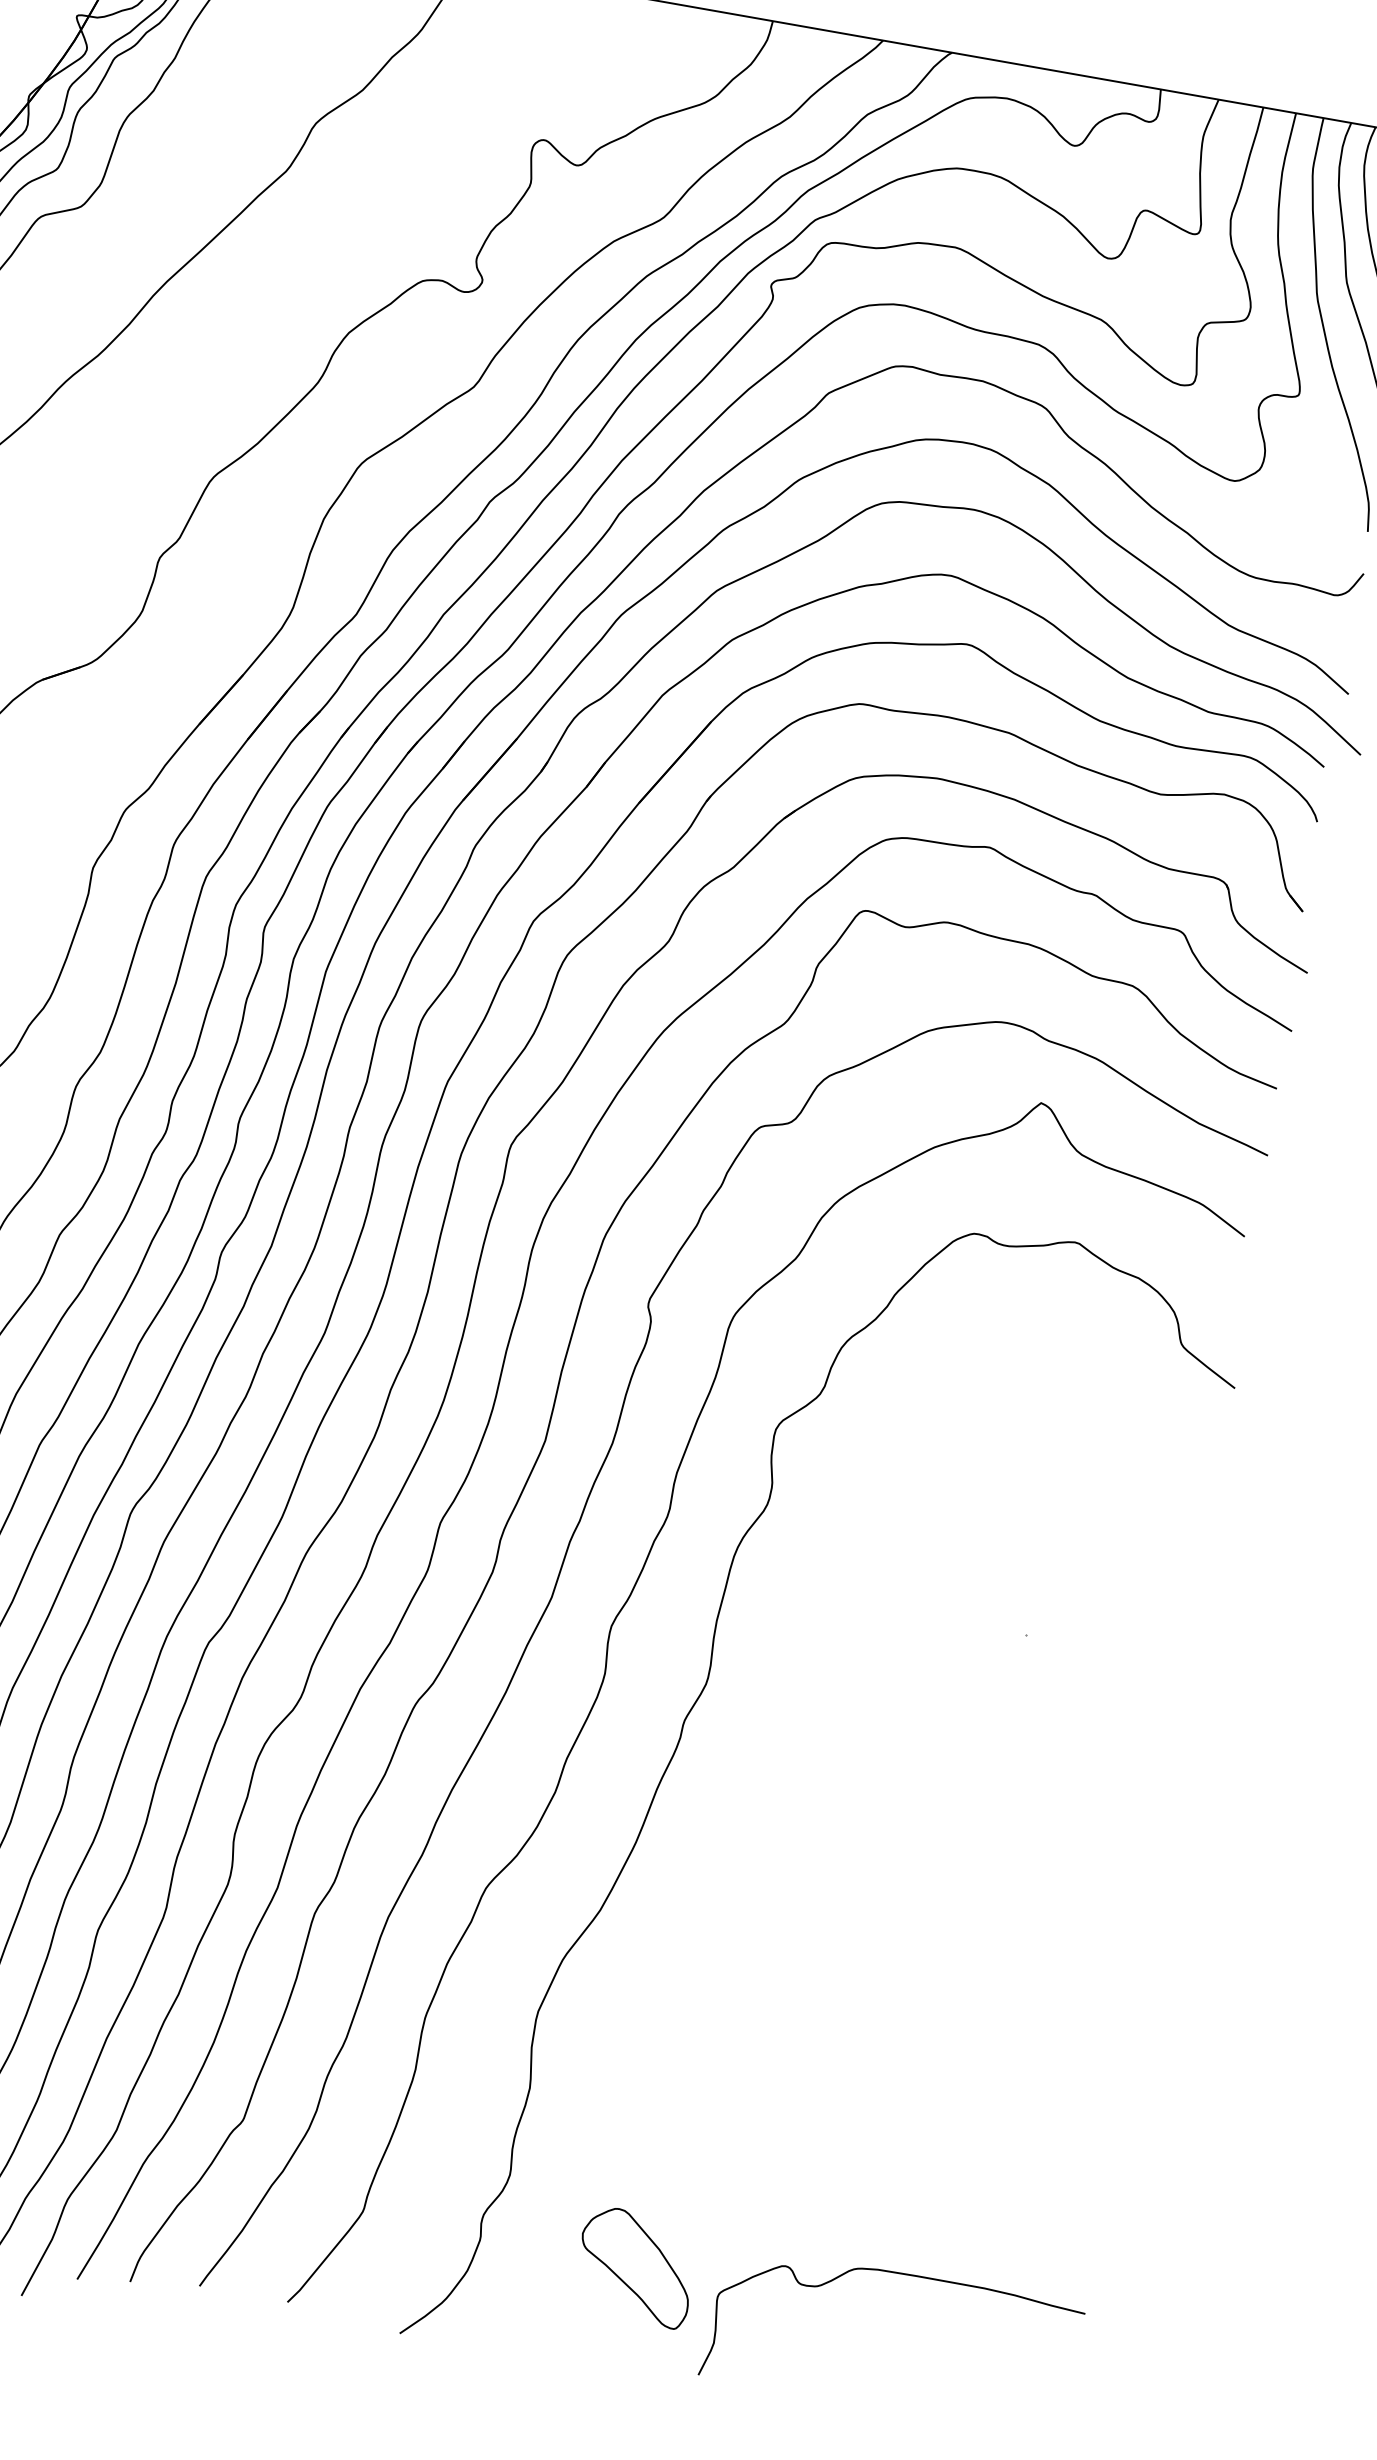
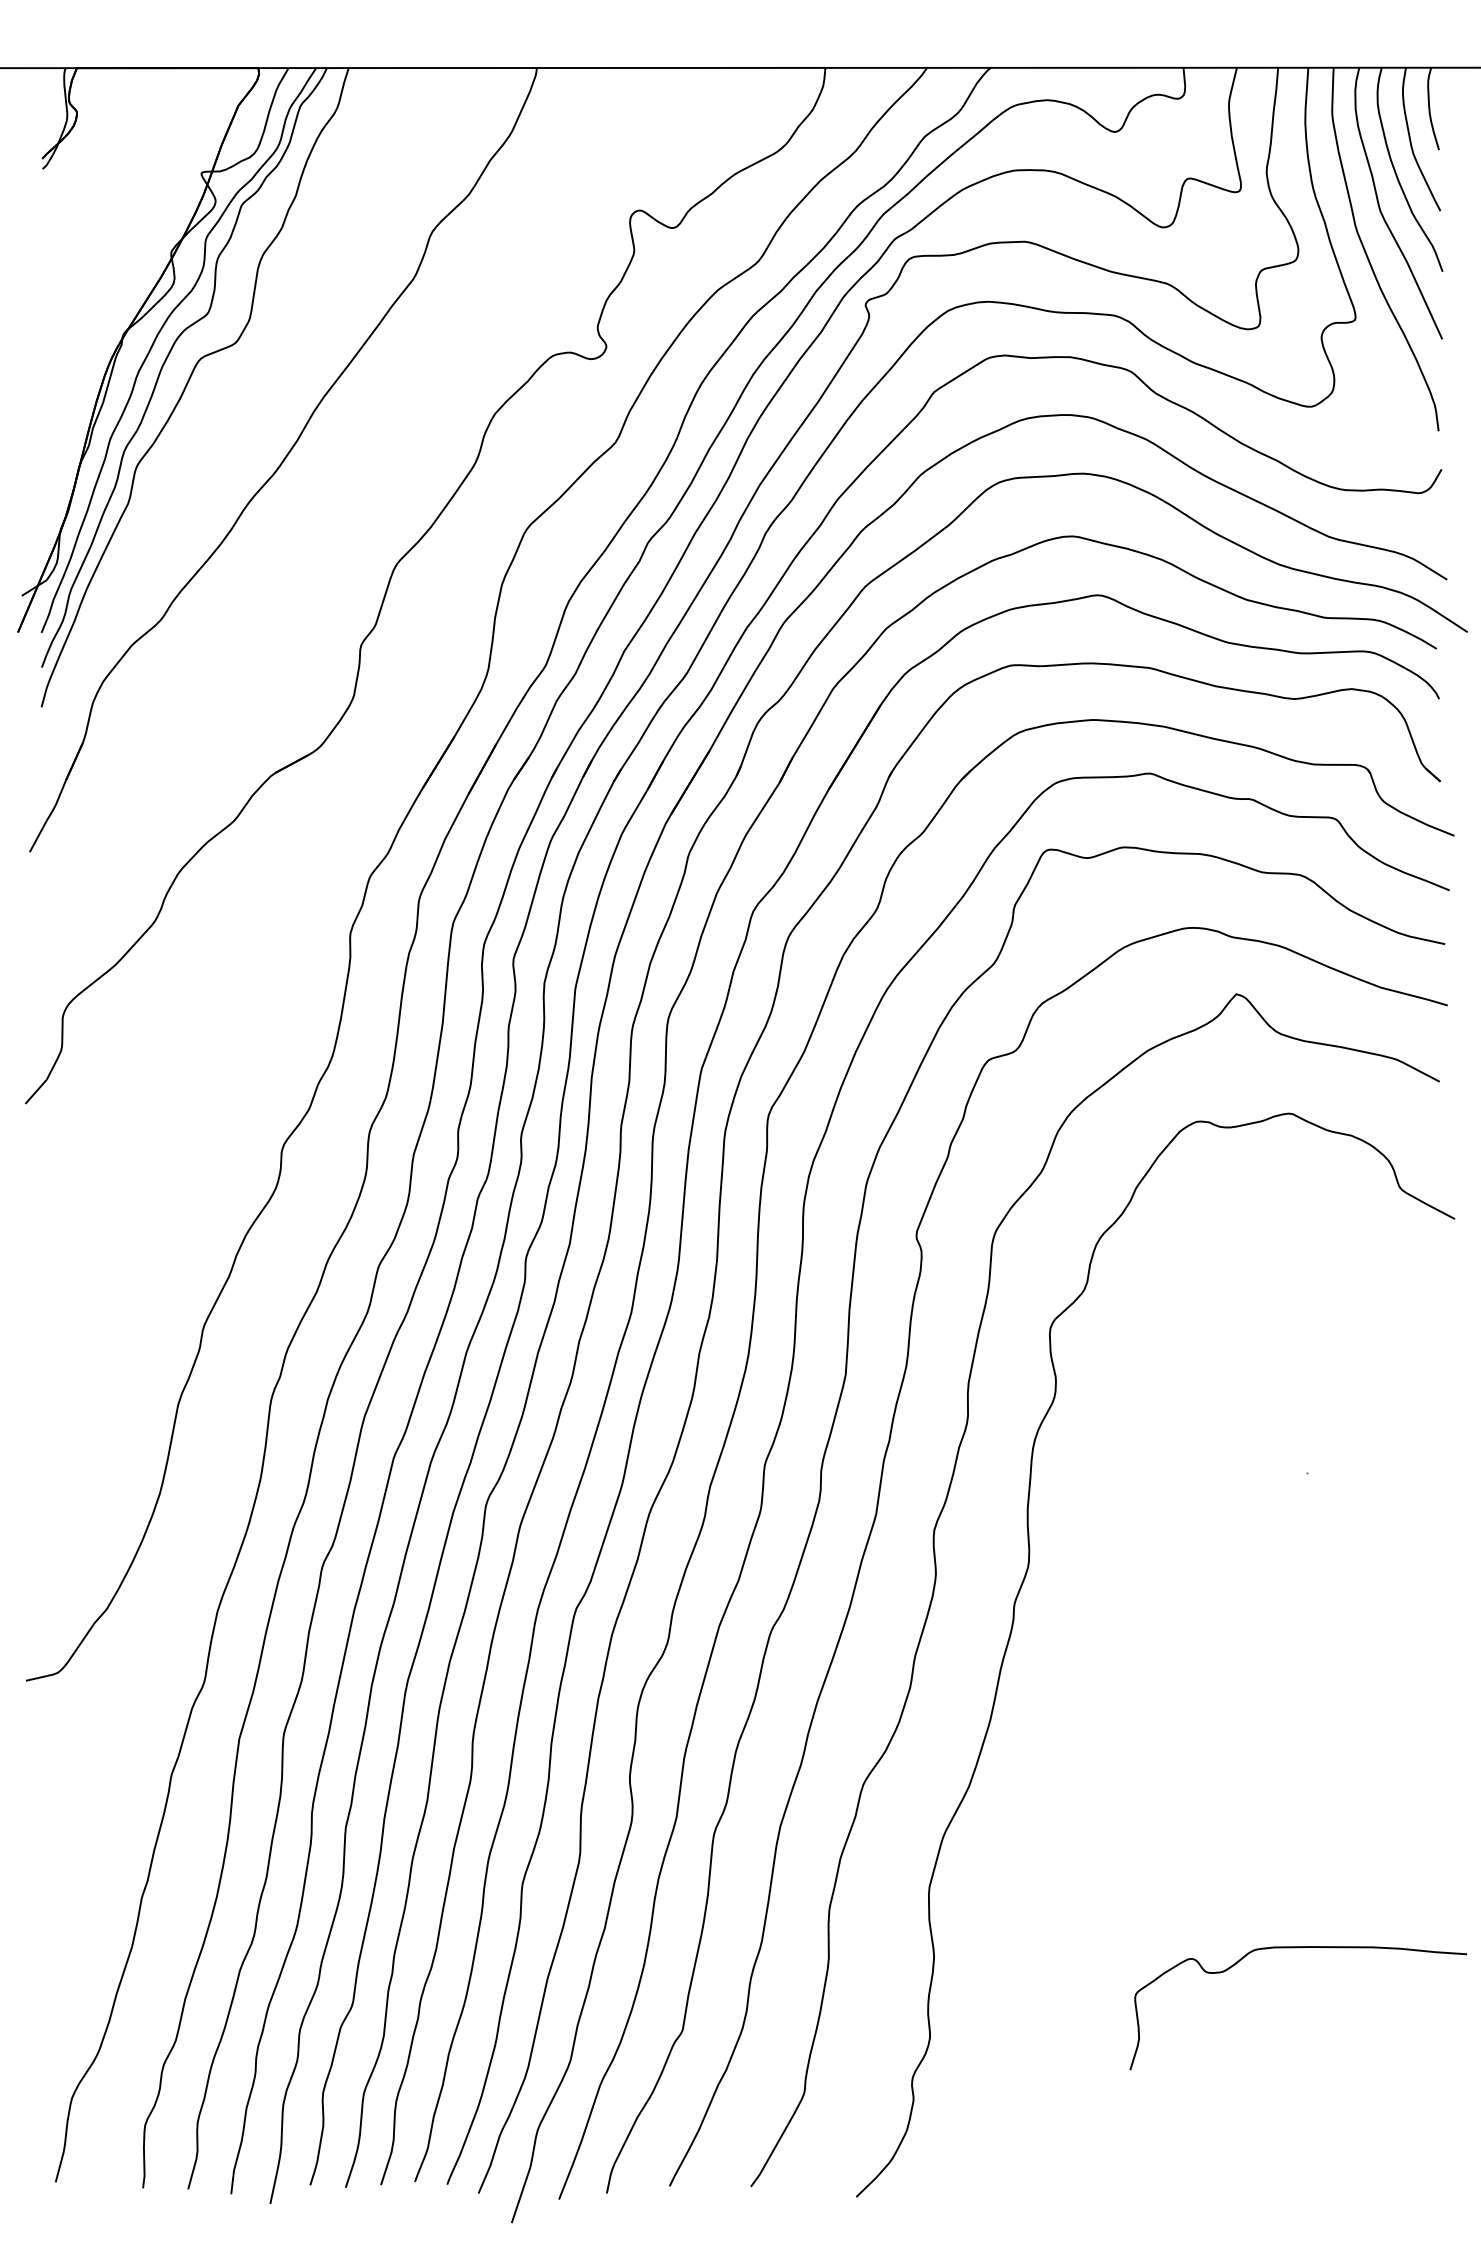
part: (635, 2267) -> (1056, 2100), removed
curve: (903, 2275) -> (1298, 1948), moved

